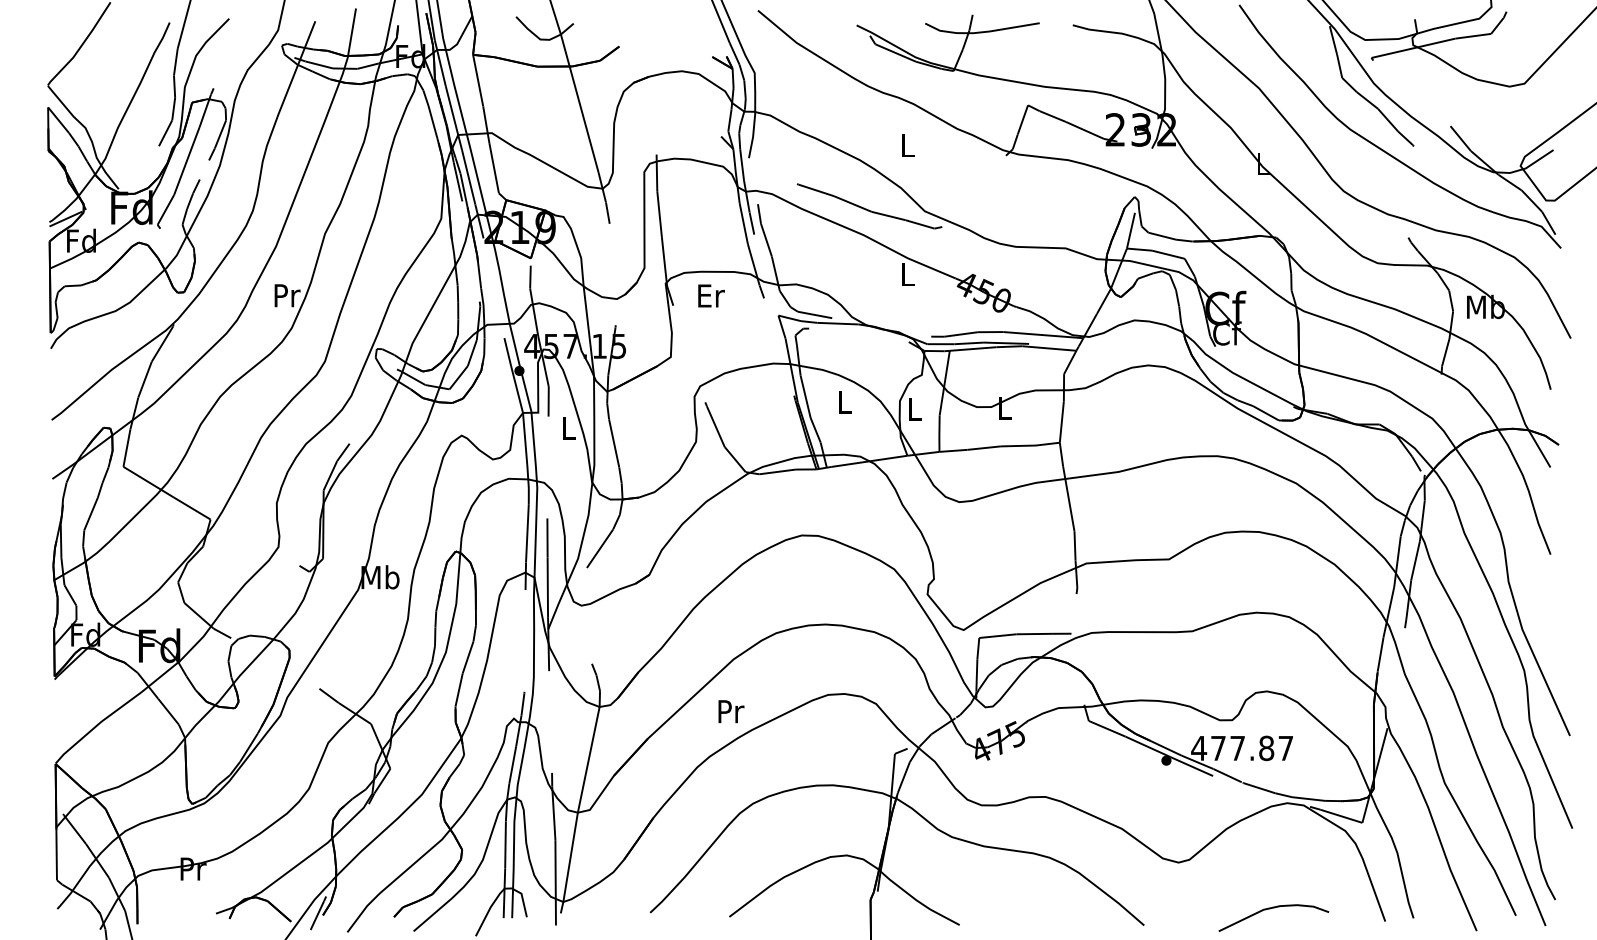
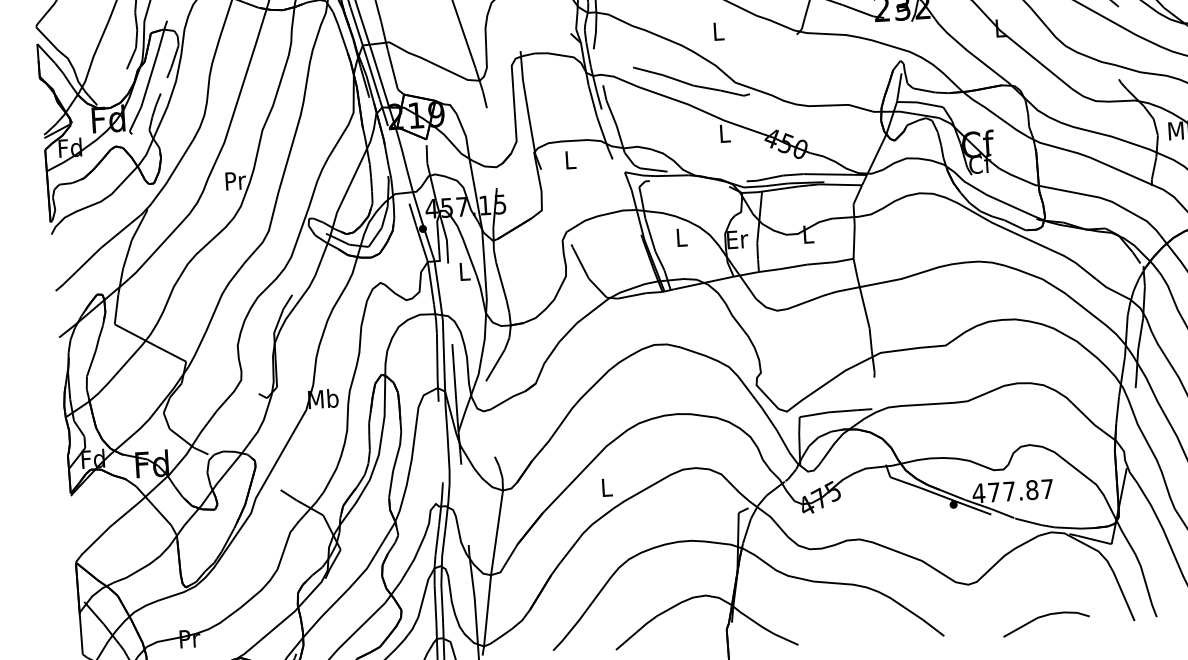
text: (711, 295) -> (570, 159), Er -> L
text: (915, 409) -> (737, 239), L -> Er
text: (731, 711) -> (607, 487), Pr -> L

